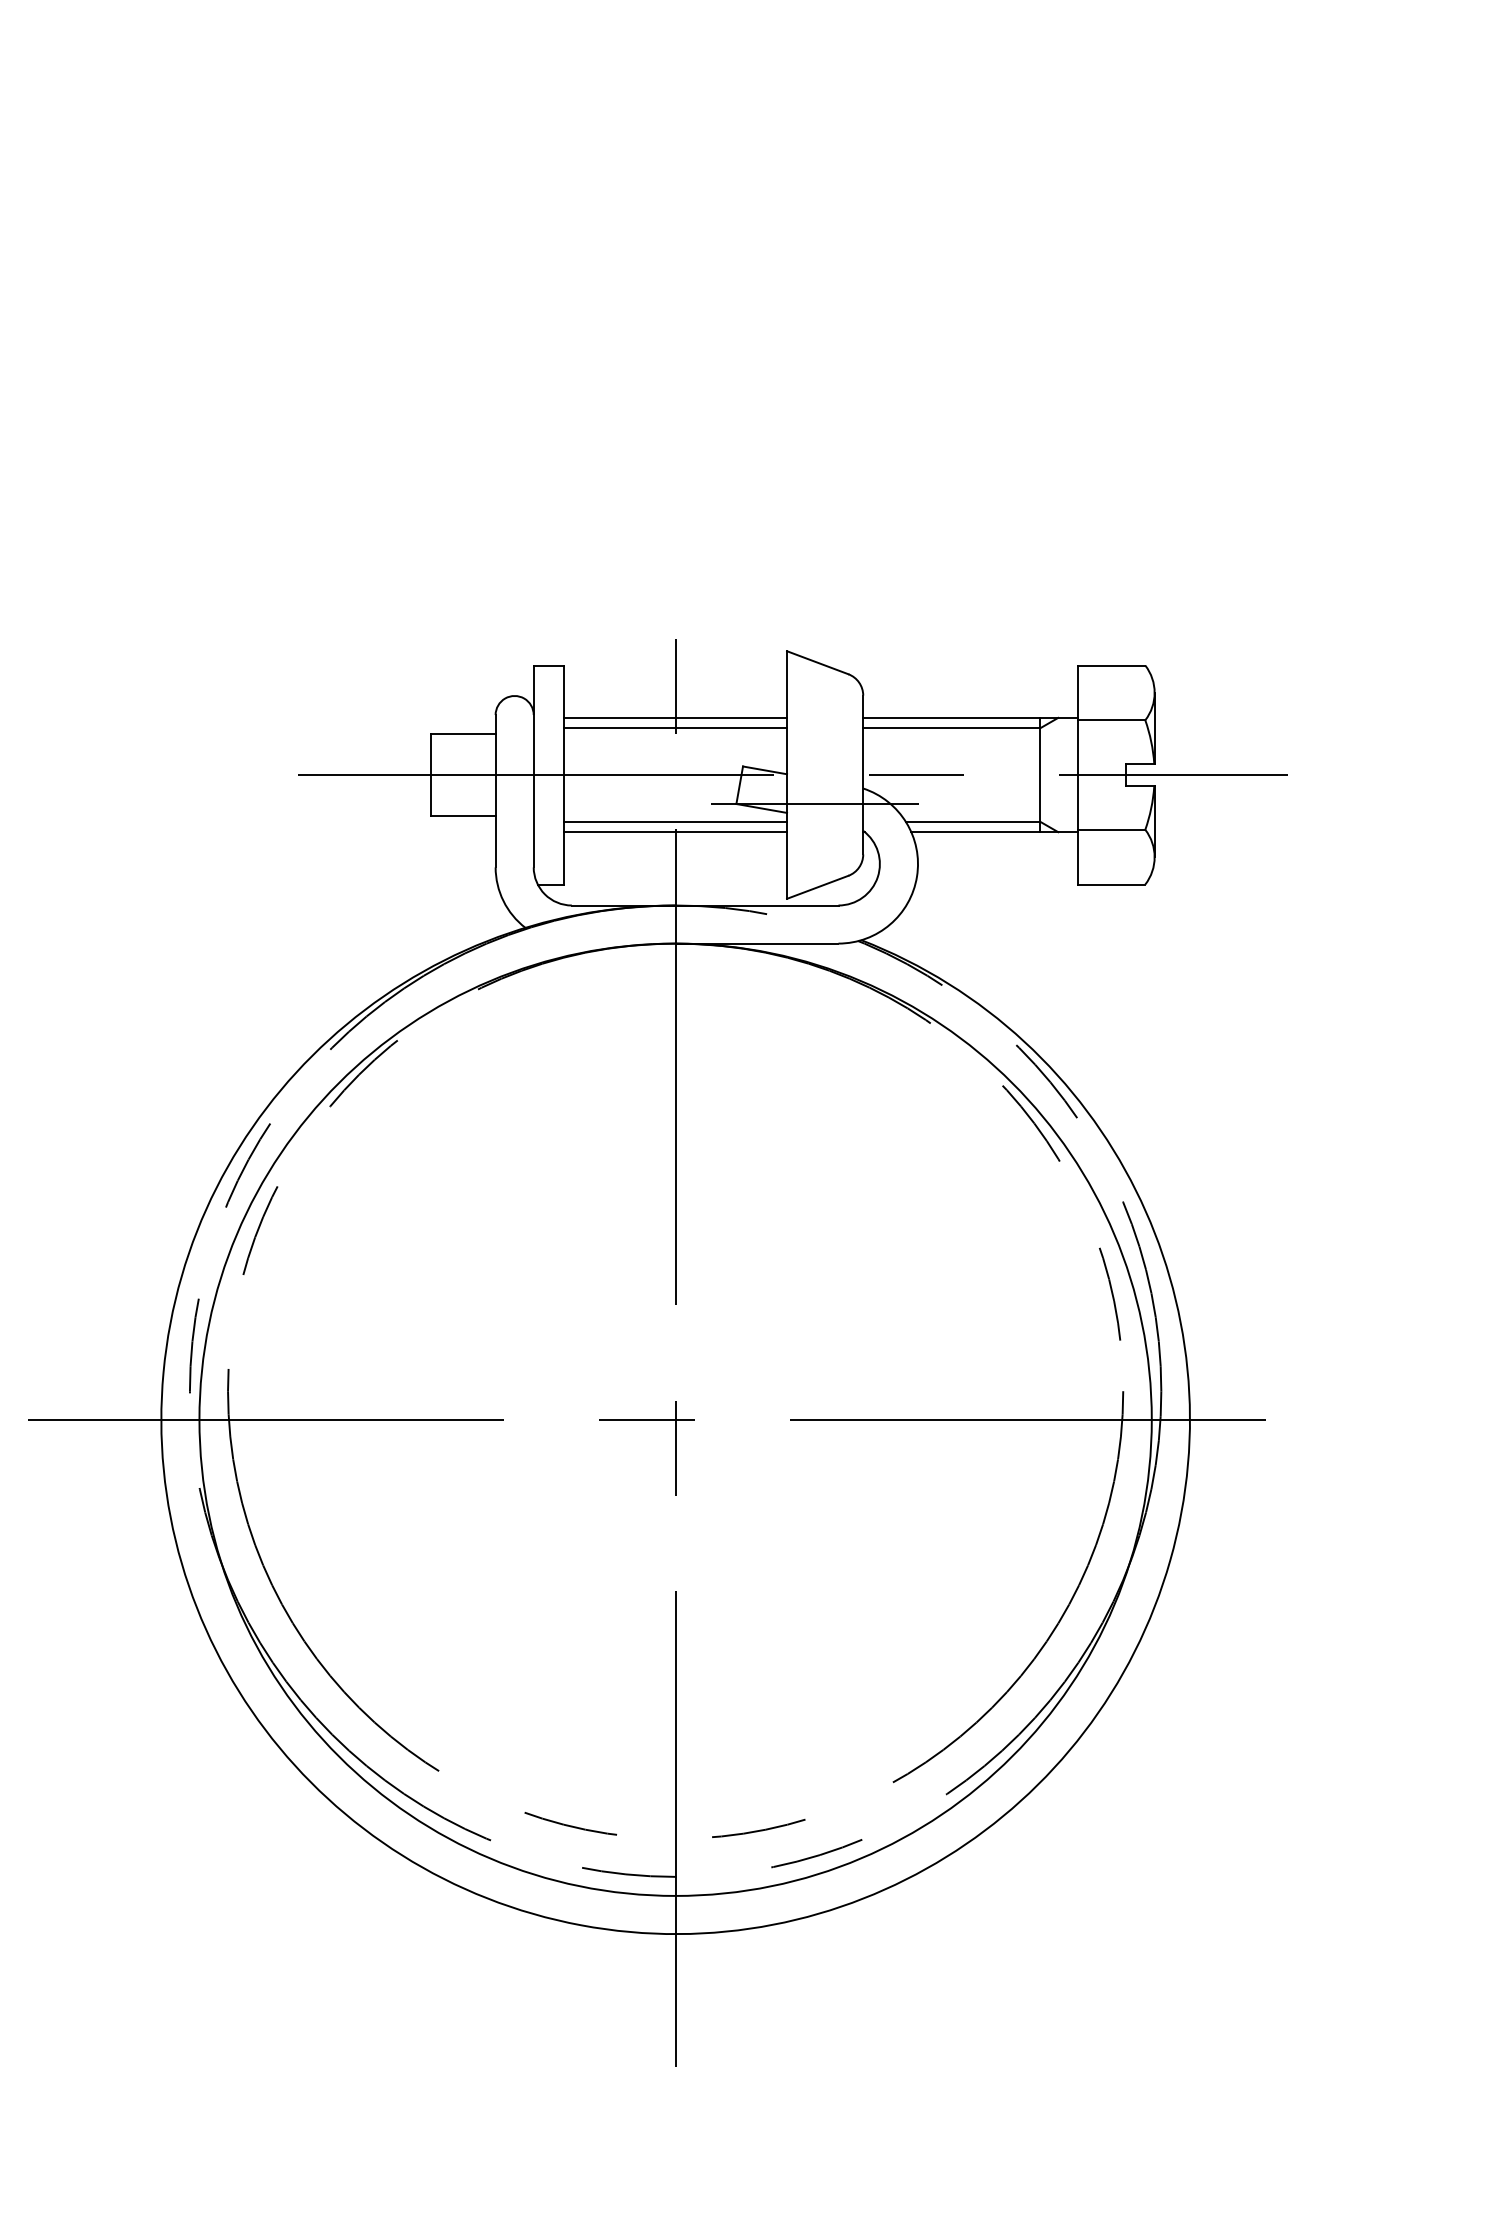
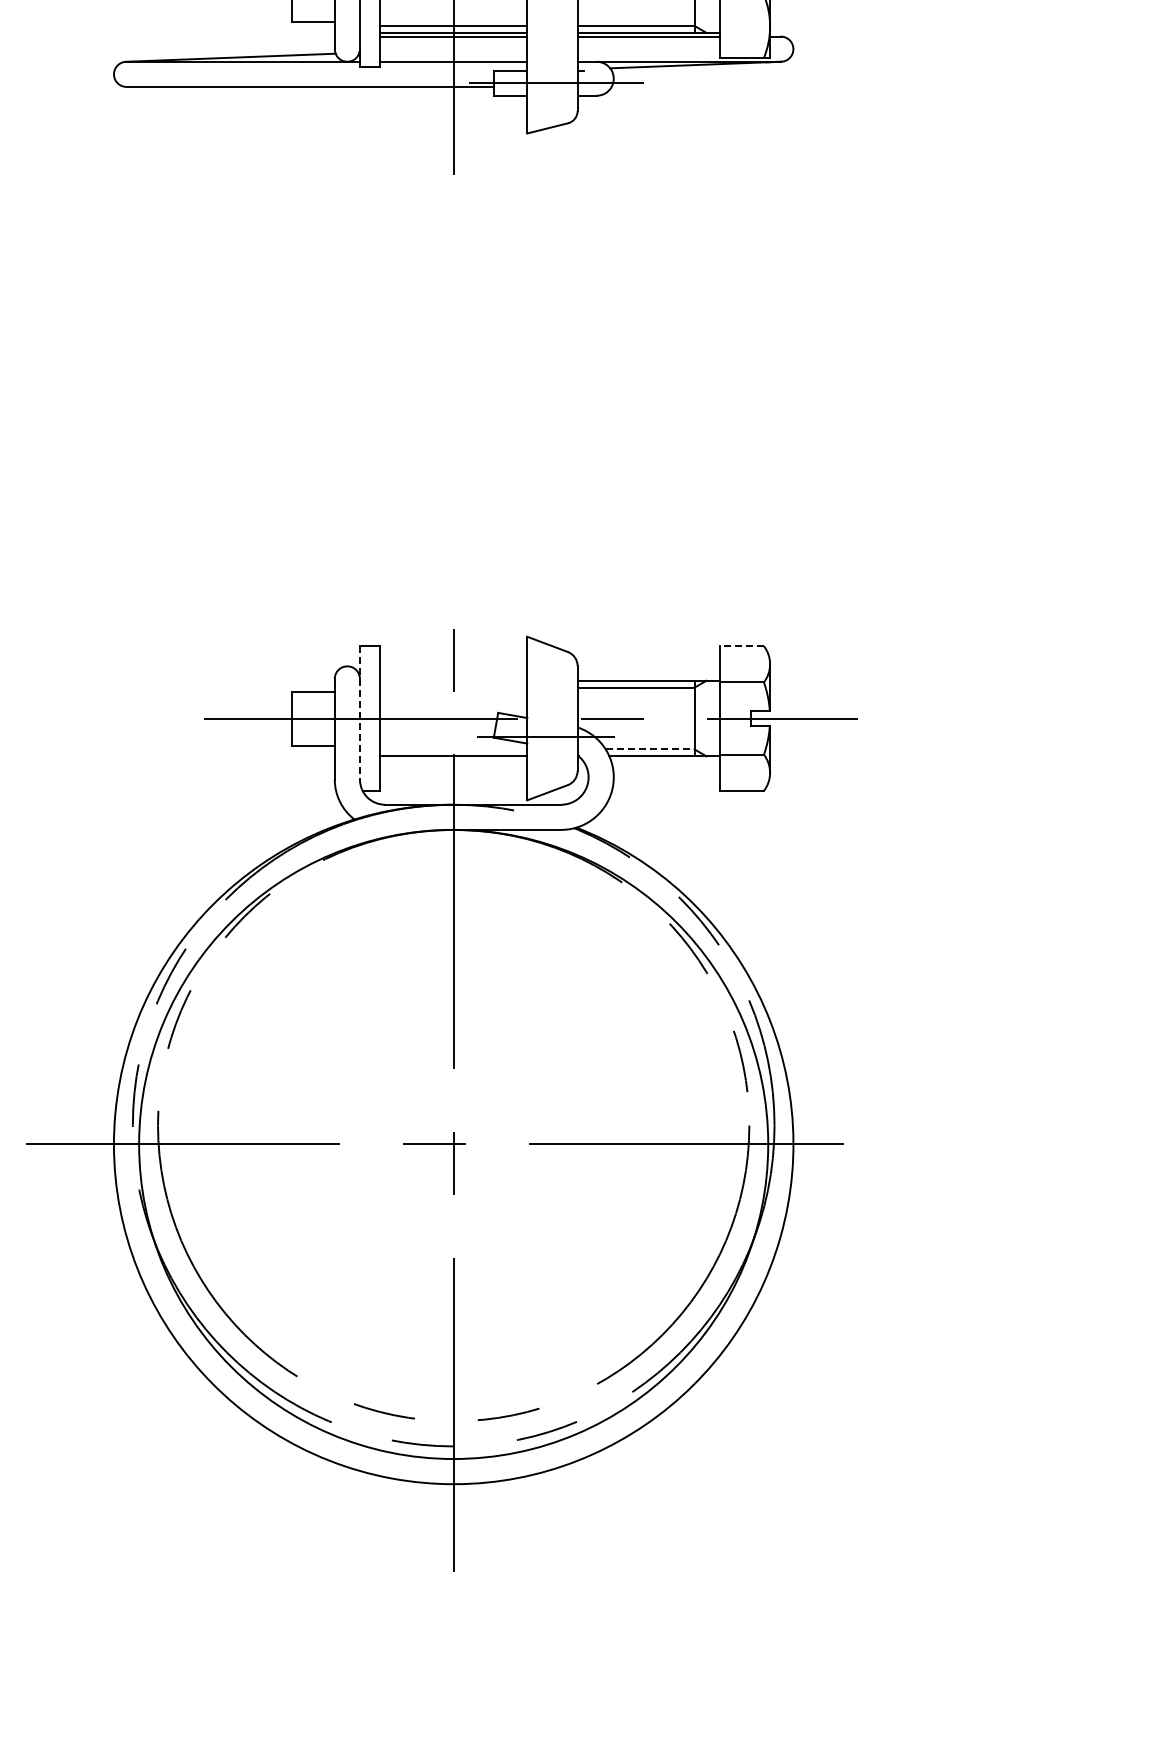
line: (1111, 665) -> (741, 646), solid -> dashed
line: (675, 717) -> (453, 680), removed
line: (675, 728) -> (453, 687), removed
line: (533, 765) -> (359, 712), solid -> dashed
line: (675, 821) -> (453, 749), removed
line: (973, 821) -> (650, 749), solid -> dashed

